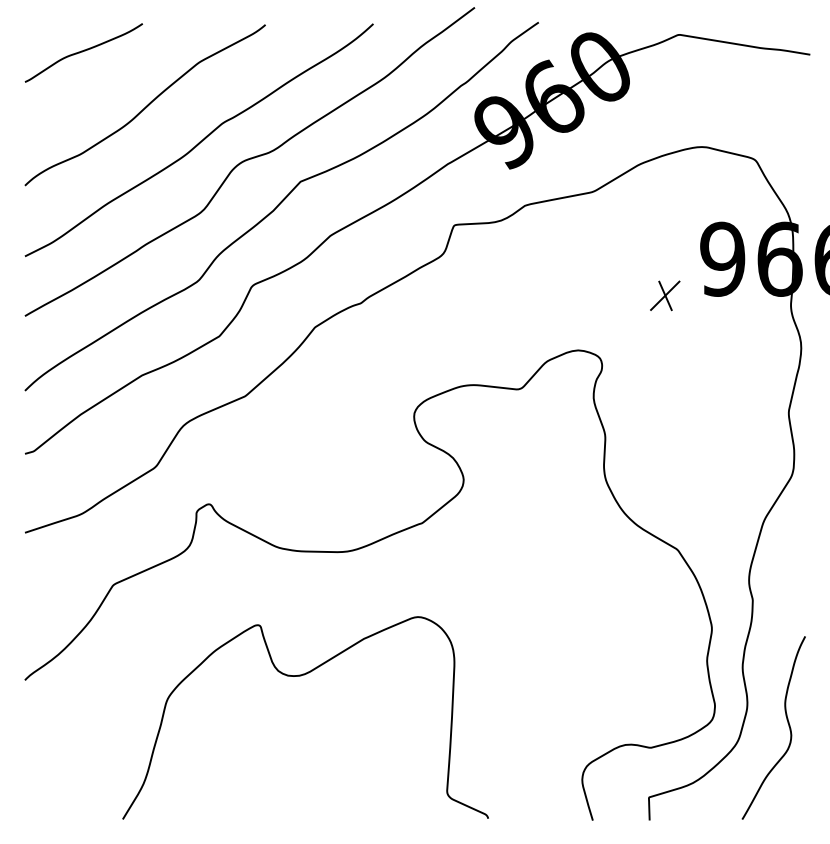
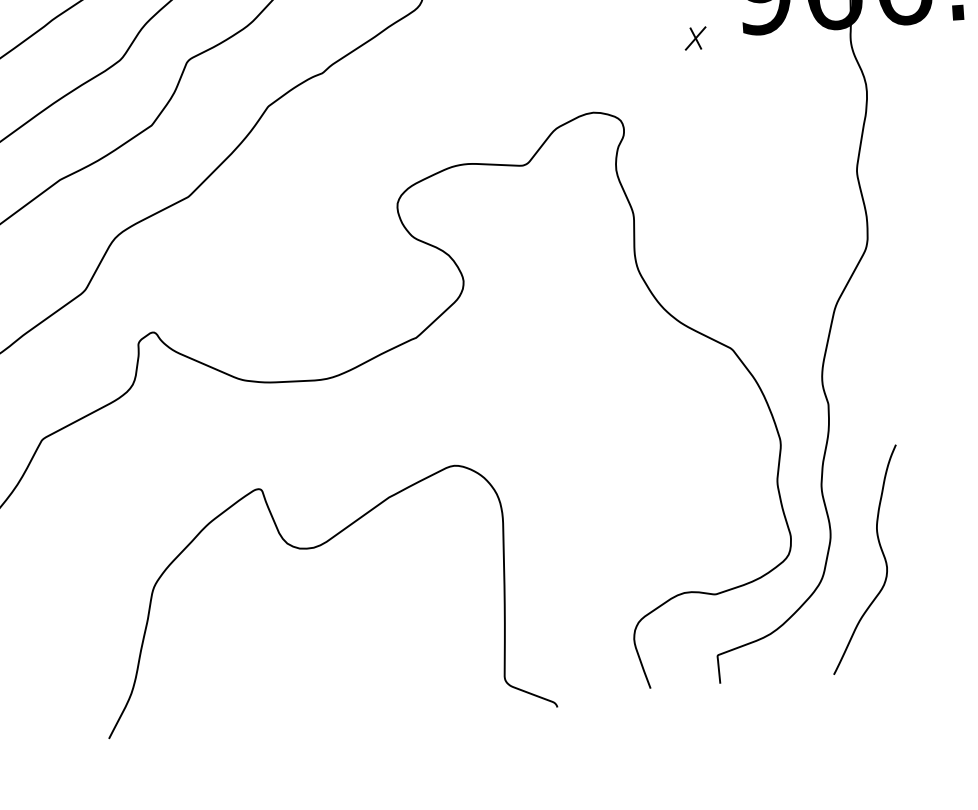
part: (665, 295) -> (695, 38), size x0.6
curve: (301, 676) -> (316, 548), moved

